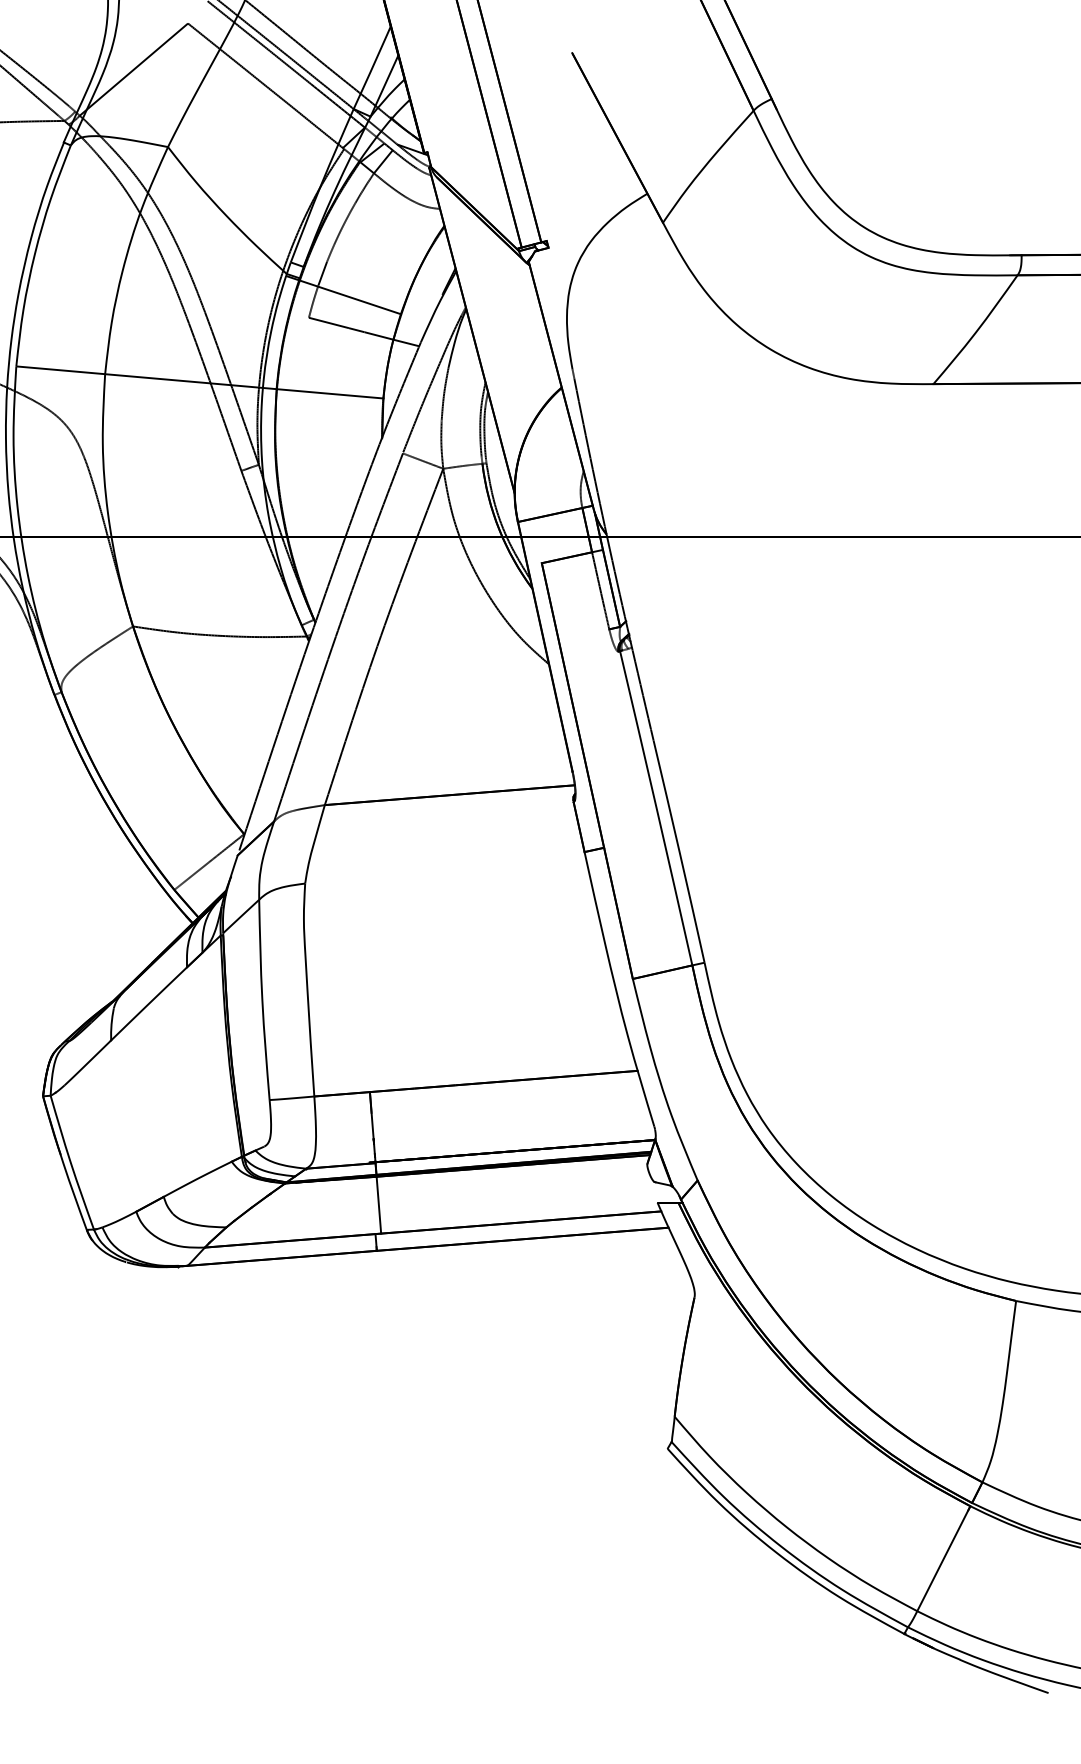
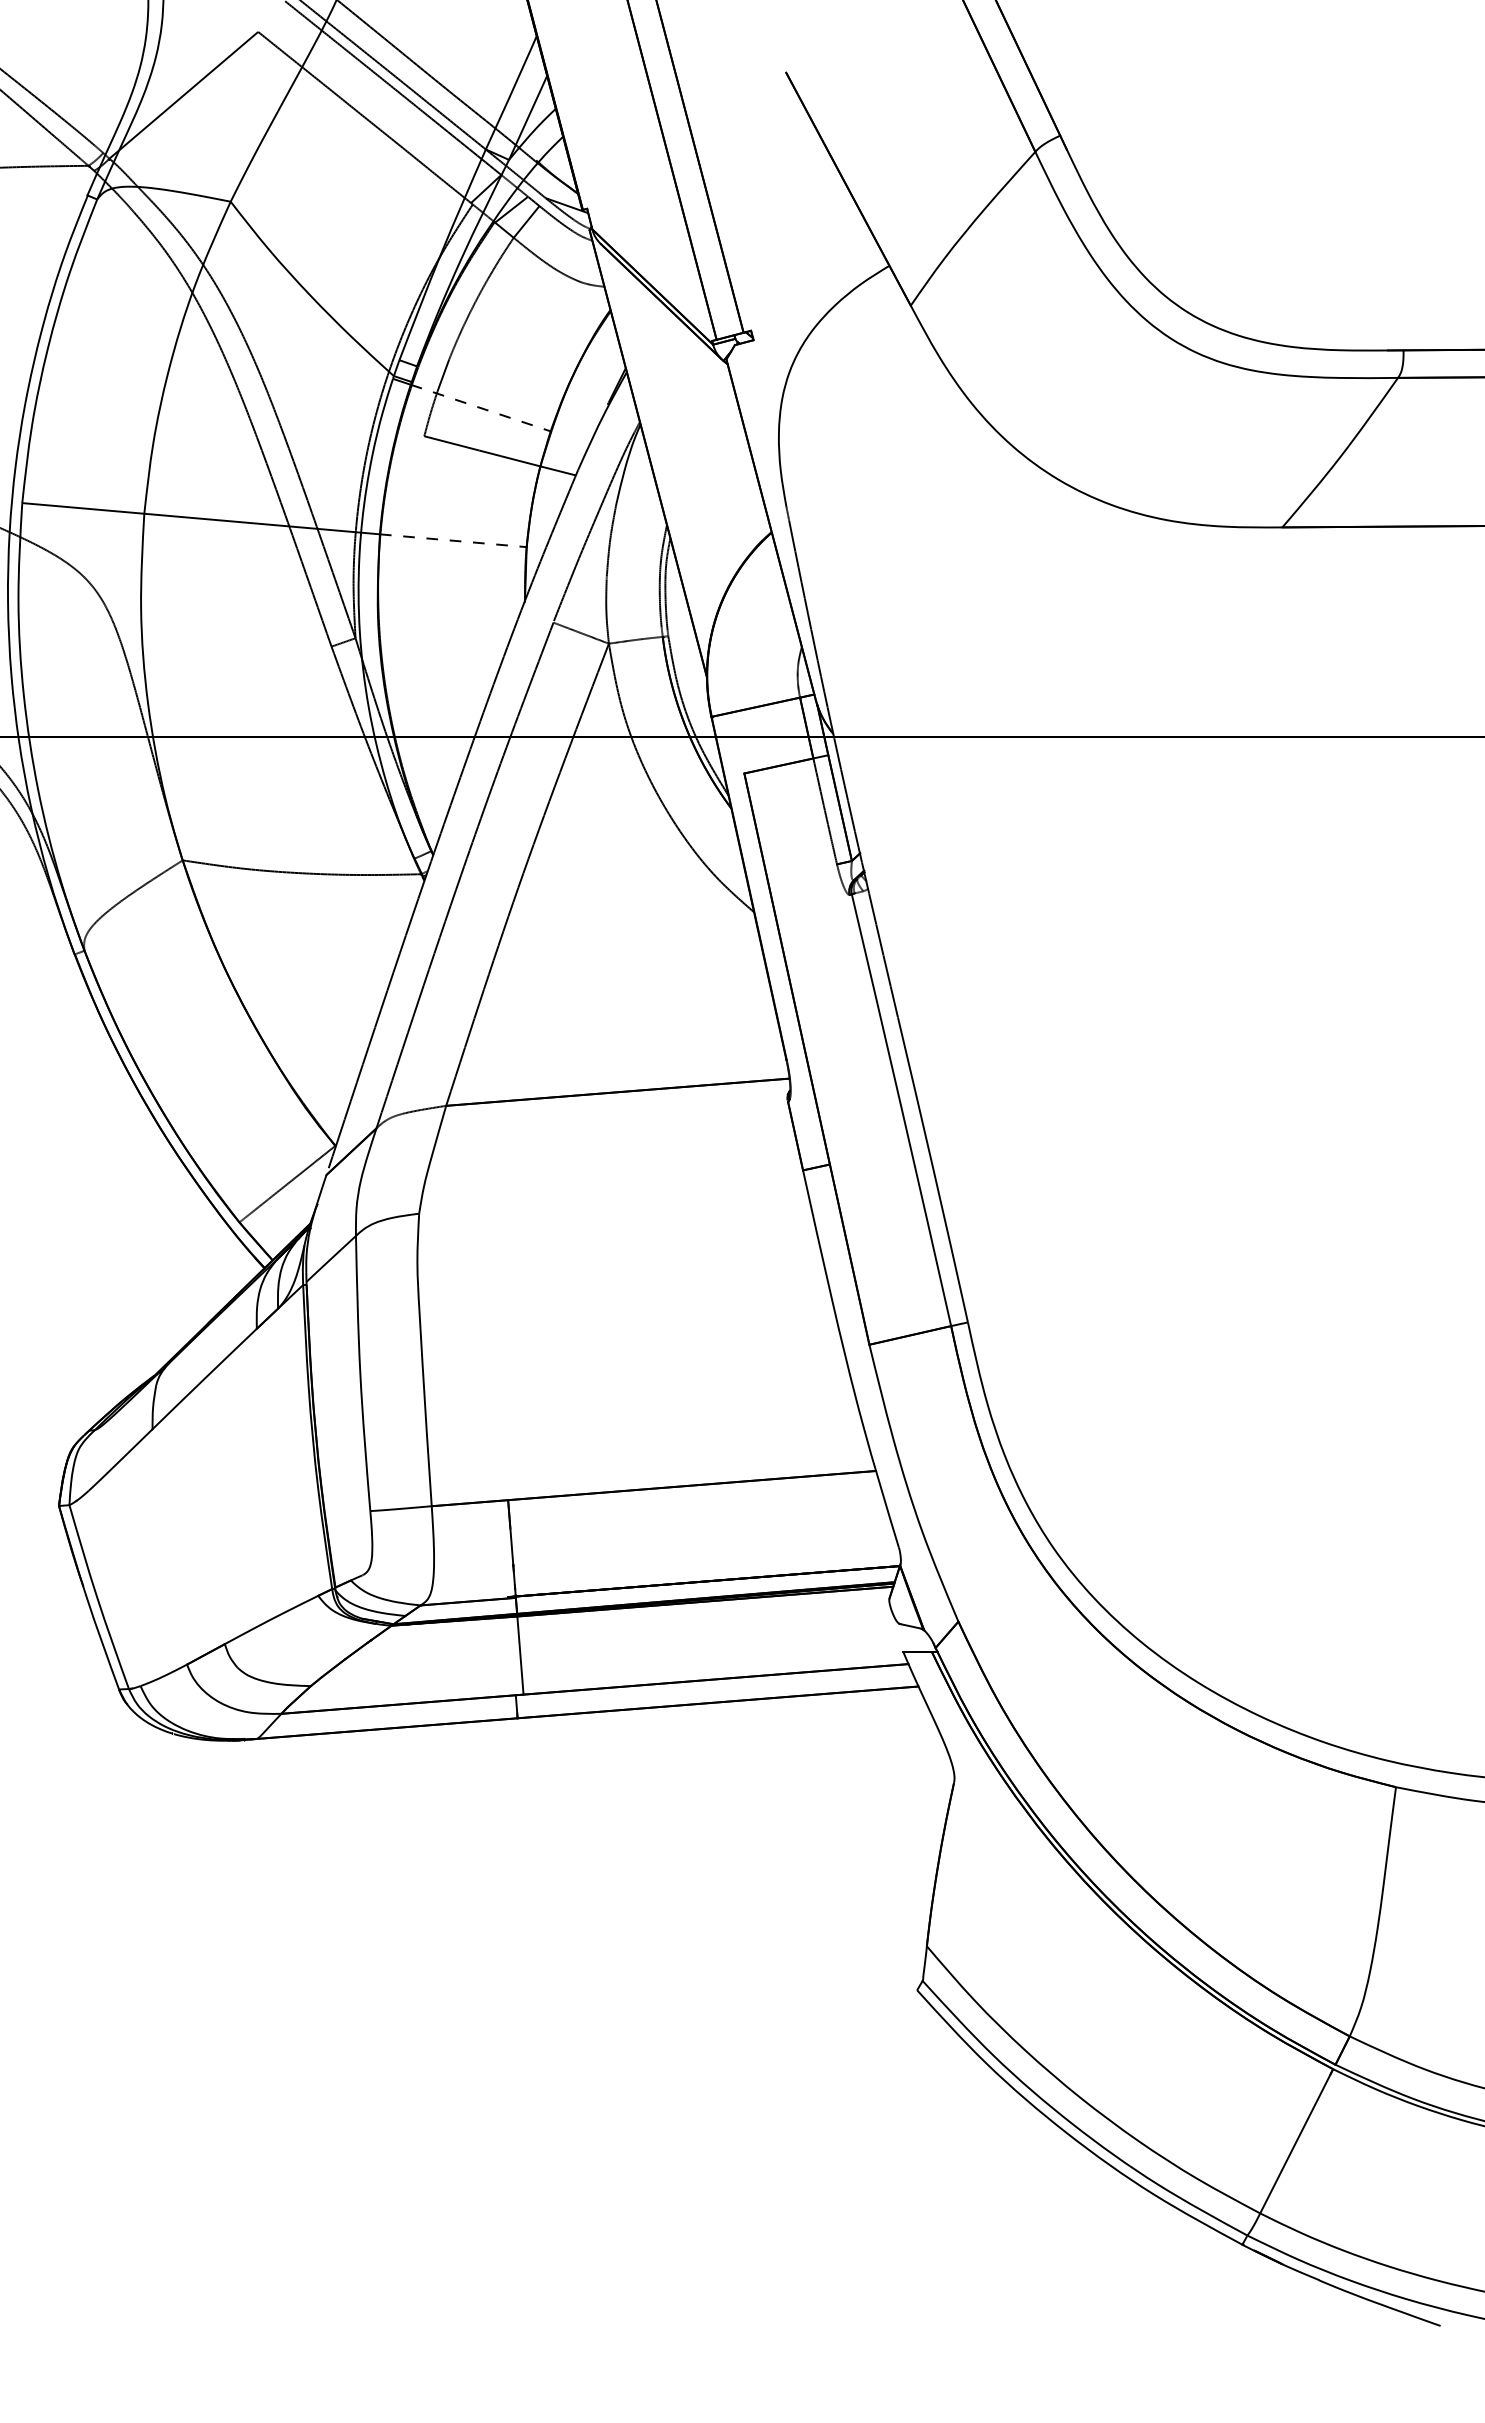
line: (349, 297) -> (480, 408), solid -> dashed
line: (330, 393) -> (453, 540), solid -> dashed

